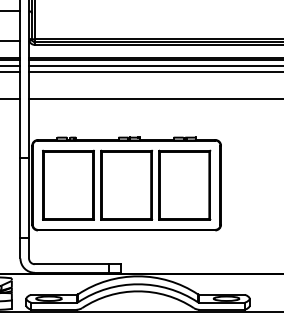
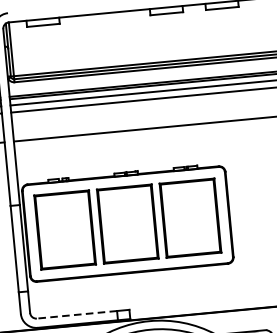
line: (71, 264) -> (76, 315), solid -> dashed

